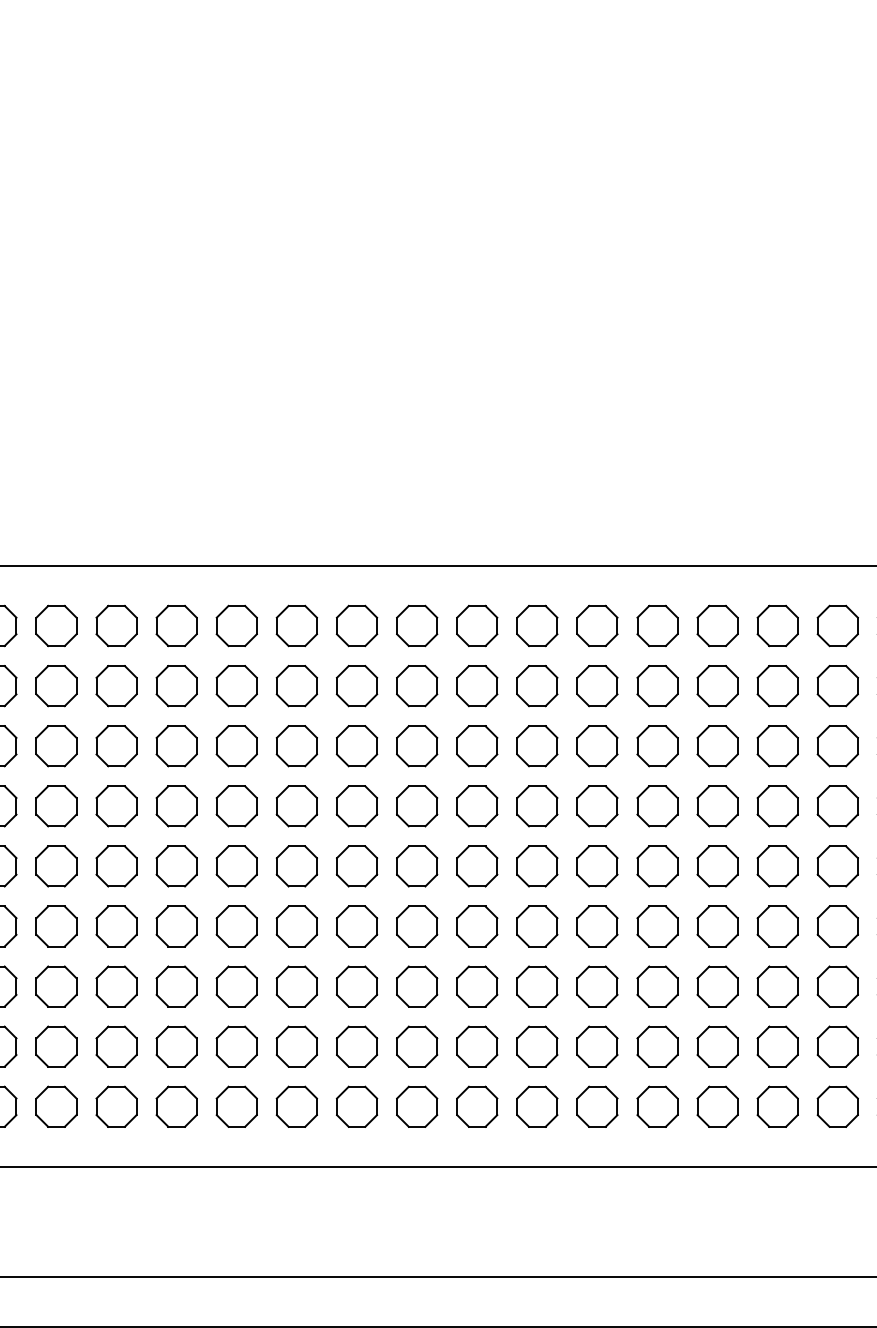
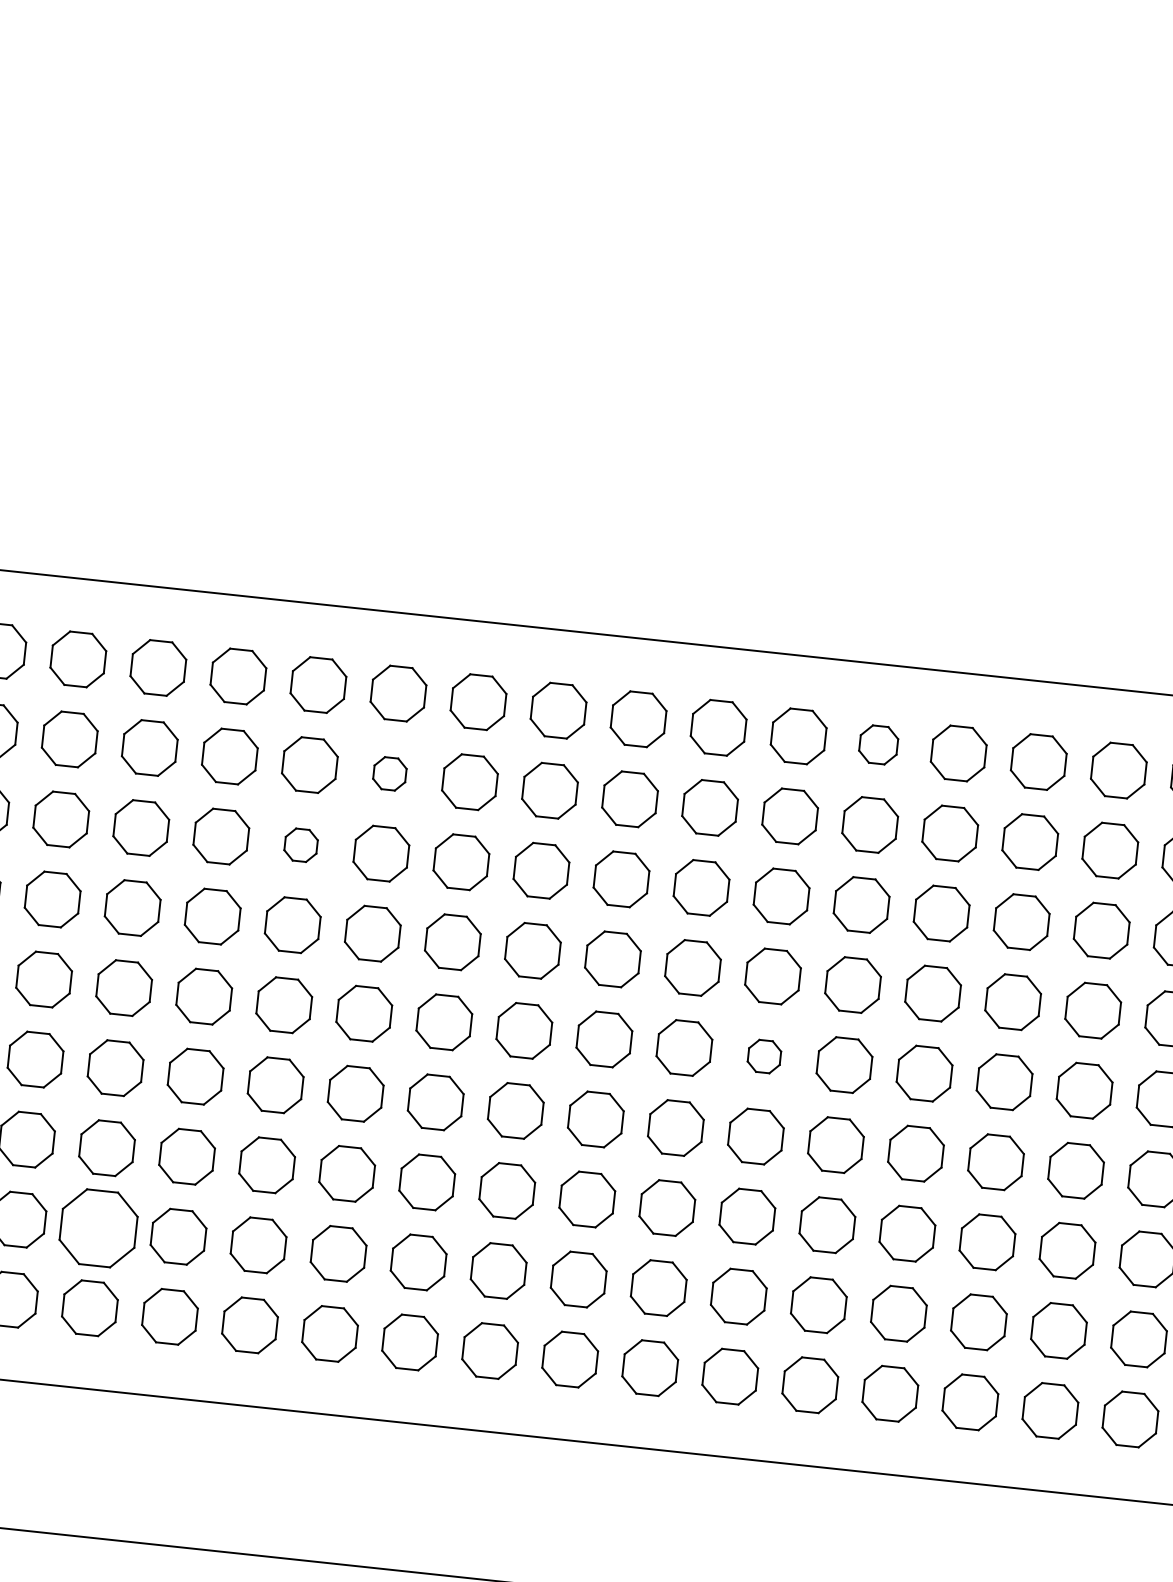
part: (717, 625) -> (878, 744), size x0.7
part: (356, 686) -> (389, 774), size x0.6
part: (296, 746) -> (300, 845), size x0.6
part: (657, 866) -> (764, 1056), size x0.6
part: (176, 1046) -> (98, 1227), size x1.4

